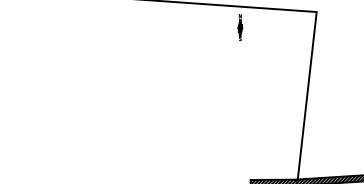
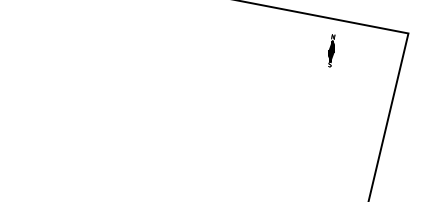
part: (240, 27) -> (331, 50), moved

